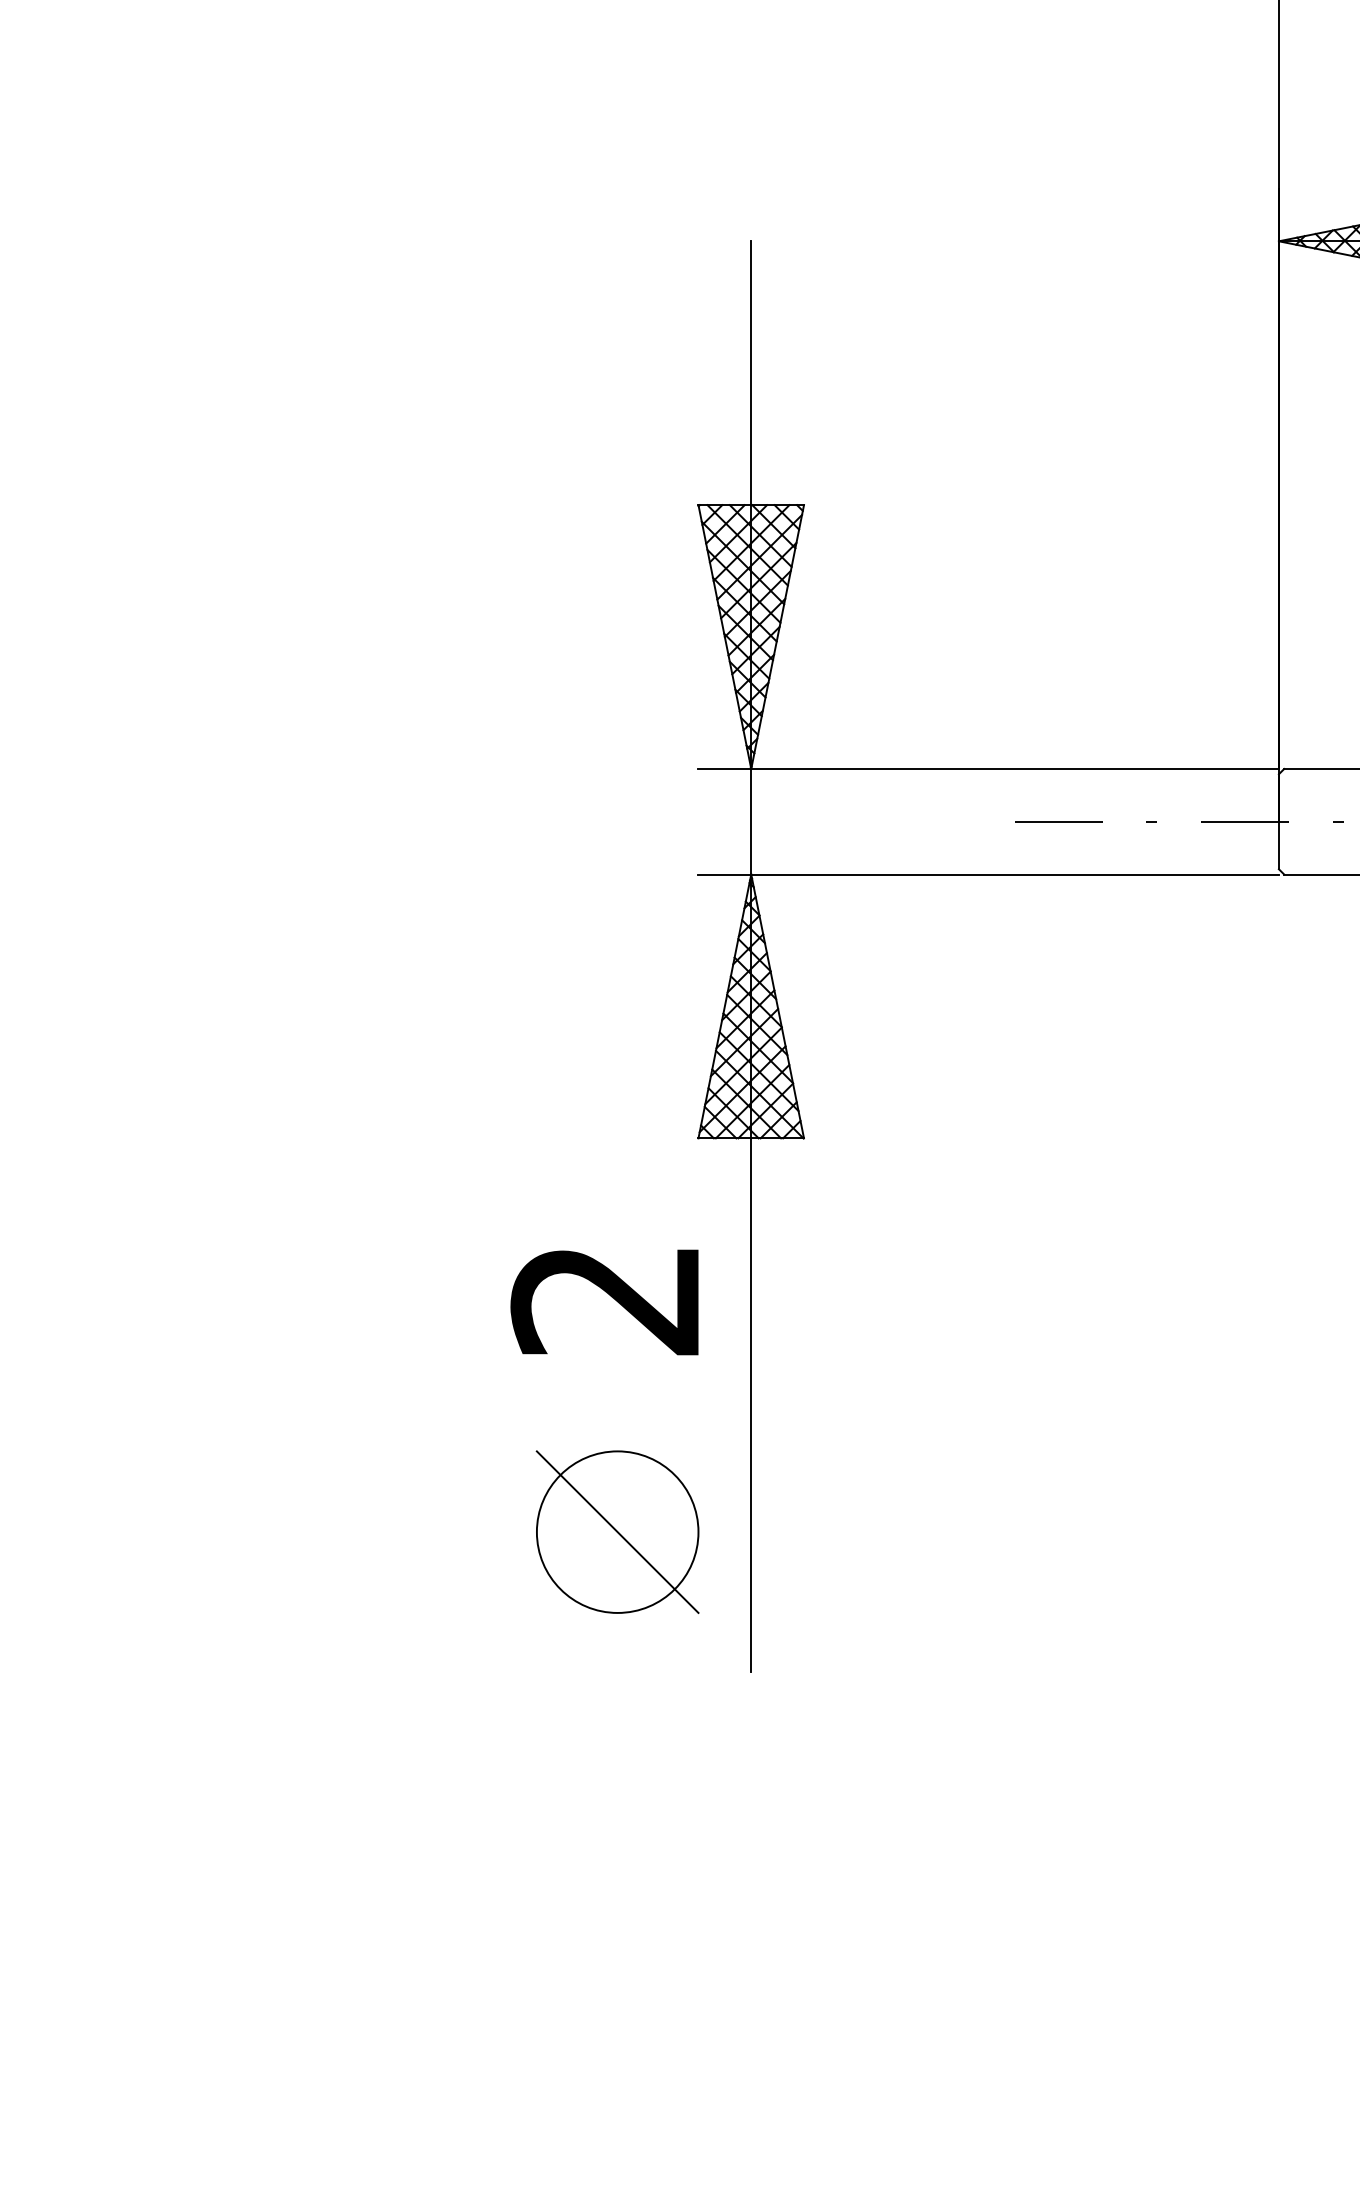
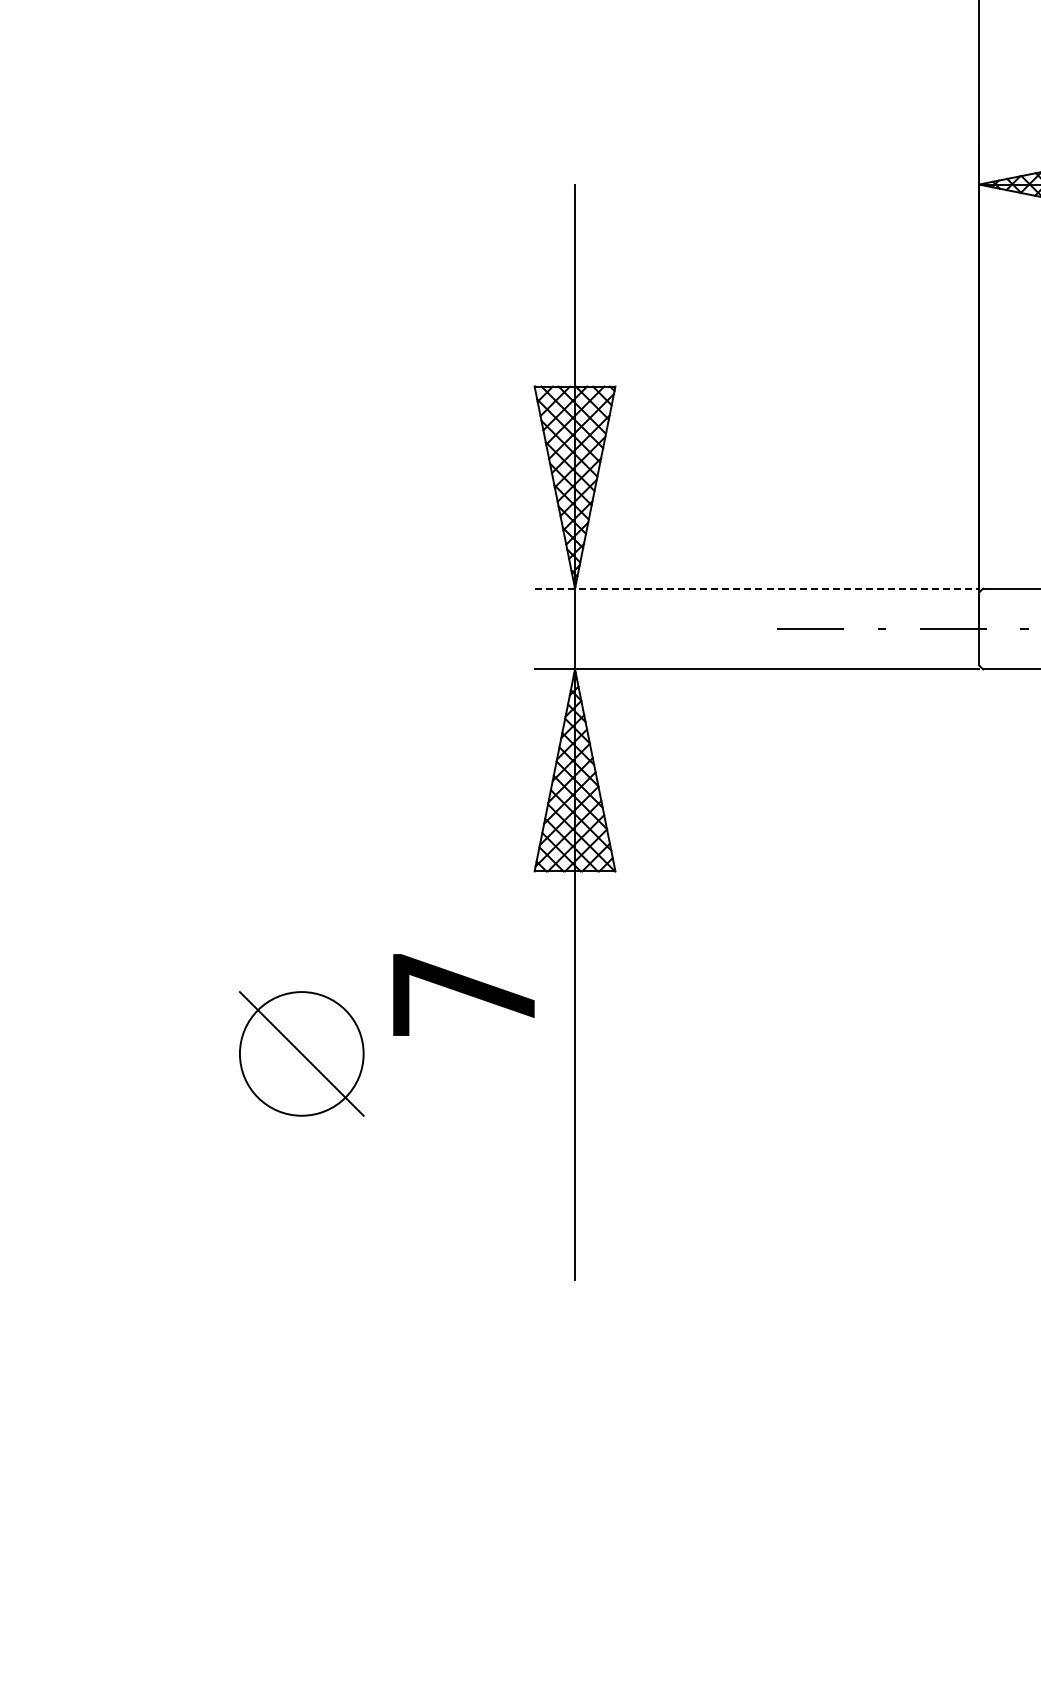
line: (989, 768) -> (757, 588), solid -> dashed
text: (604, 1300) -> (462, 995), 2 -> 7
part: (617, 1531) -> (301, 1053), moved

